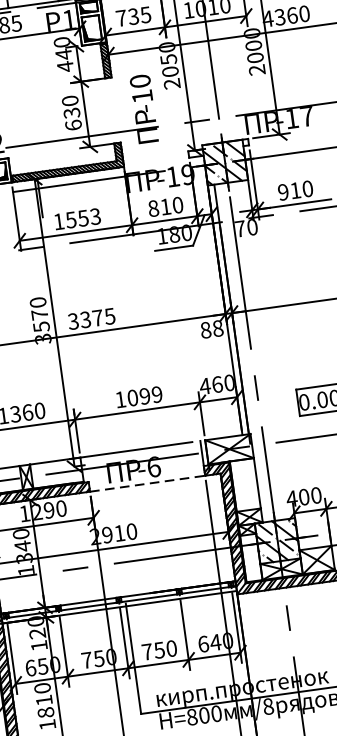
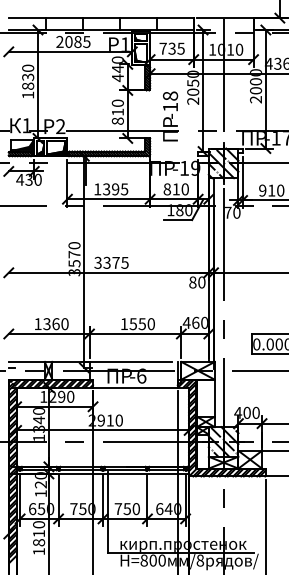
text: (140, 80) -> (170, 95), -10 -> -18
text: (72, 118) -> (117, 116), 630 -> 810
text: (83, 218) -> (115, 189), 1553 -> 1395
text: (217, 328) -> (201, 282), 88 -> 80
text: (143, 396) -> (141, 324), 1099 -> 1550
line: (147, 483) -> (135, 387), dashed -> solid

